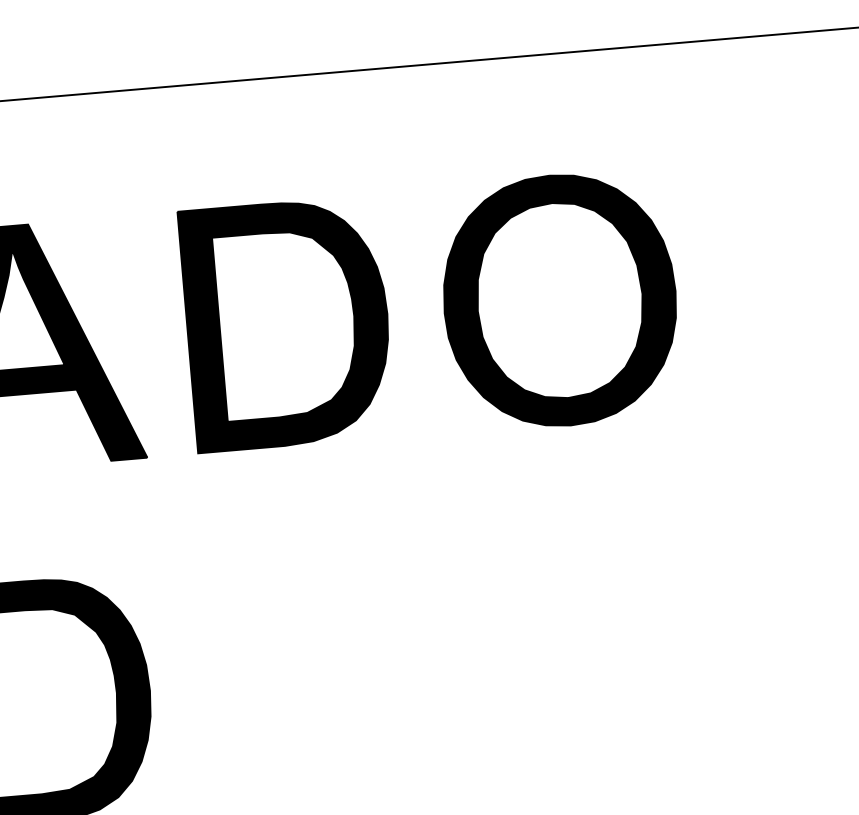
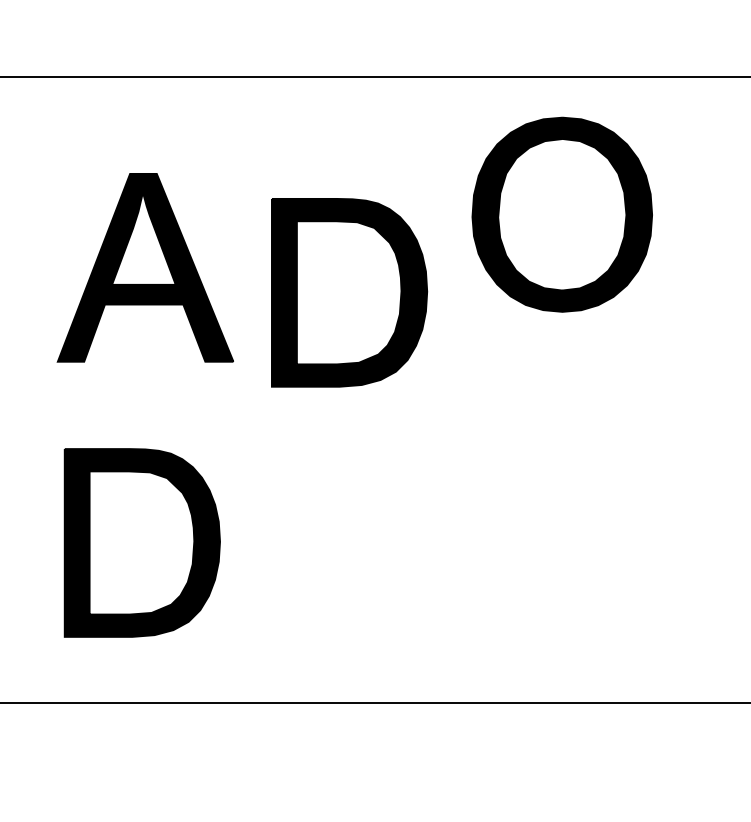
part: (558, 300) -> (561, 214), moved
part: (287, 323) -> (349, 292), moved

